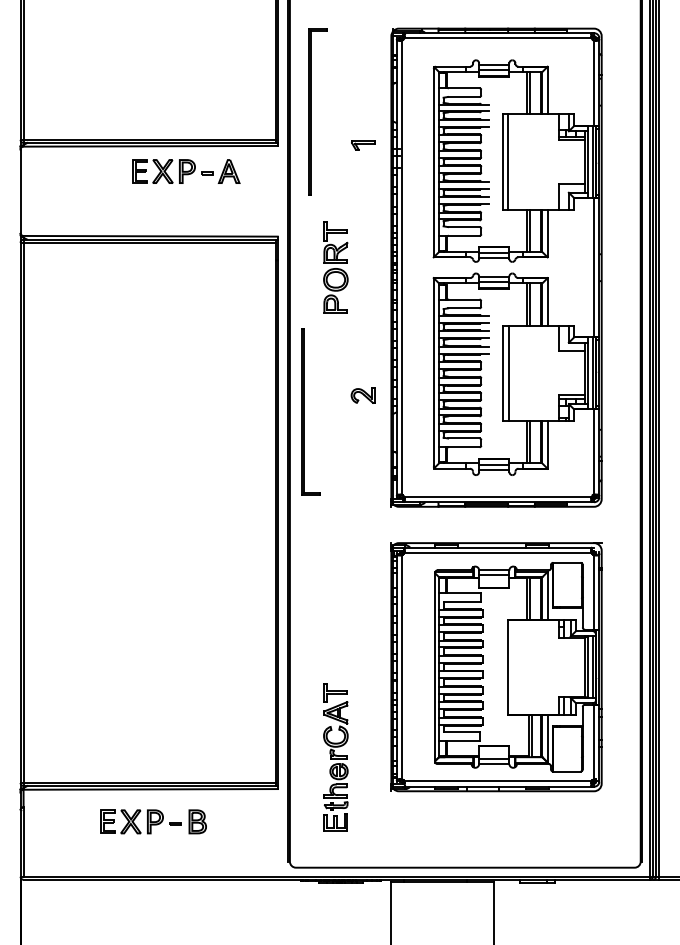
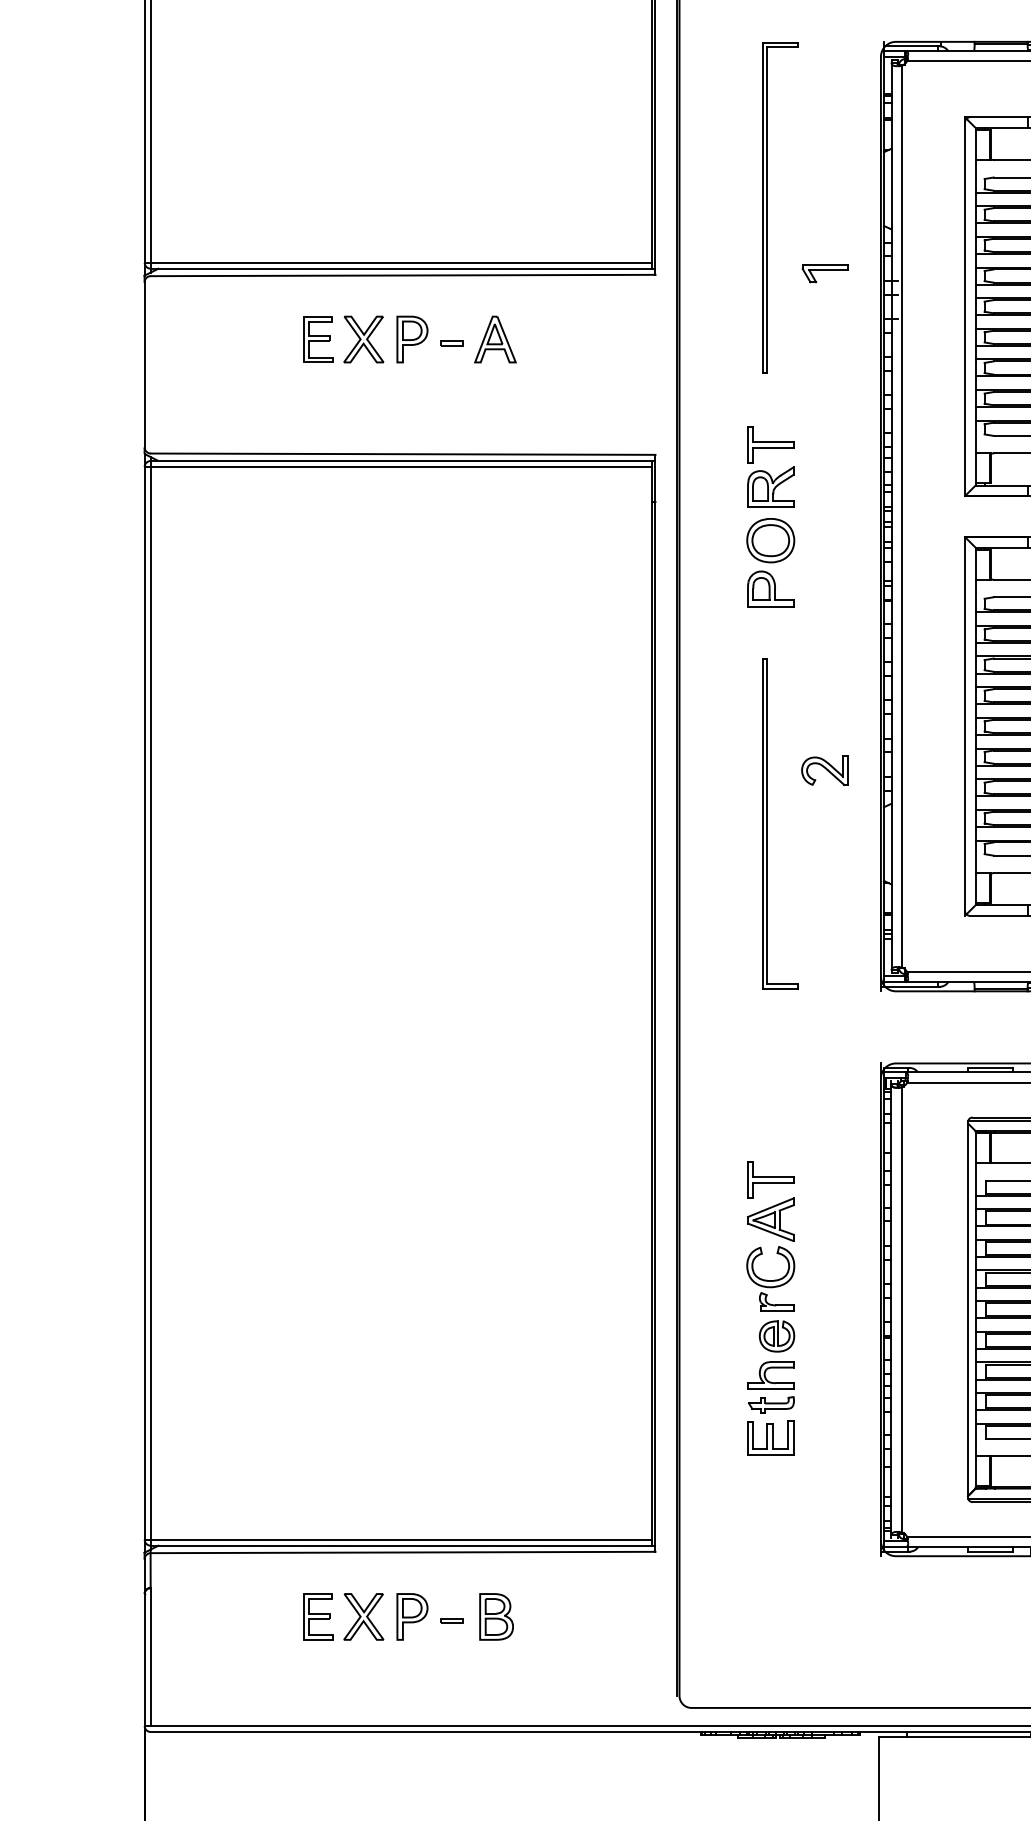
part: (317, 111) -> (779, 206), moved
part: (186, 171) -> (410, 339), moved
part: (310, 411) -> (779, 821), moved
part: (335, 757) -> (770, 1308), moved

